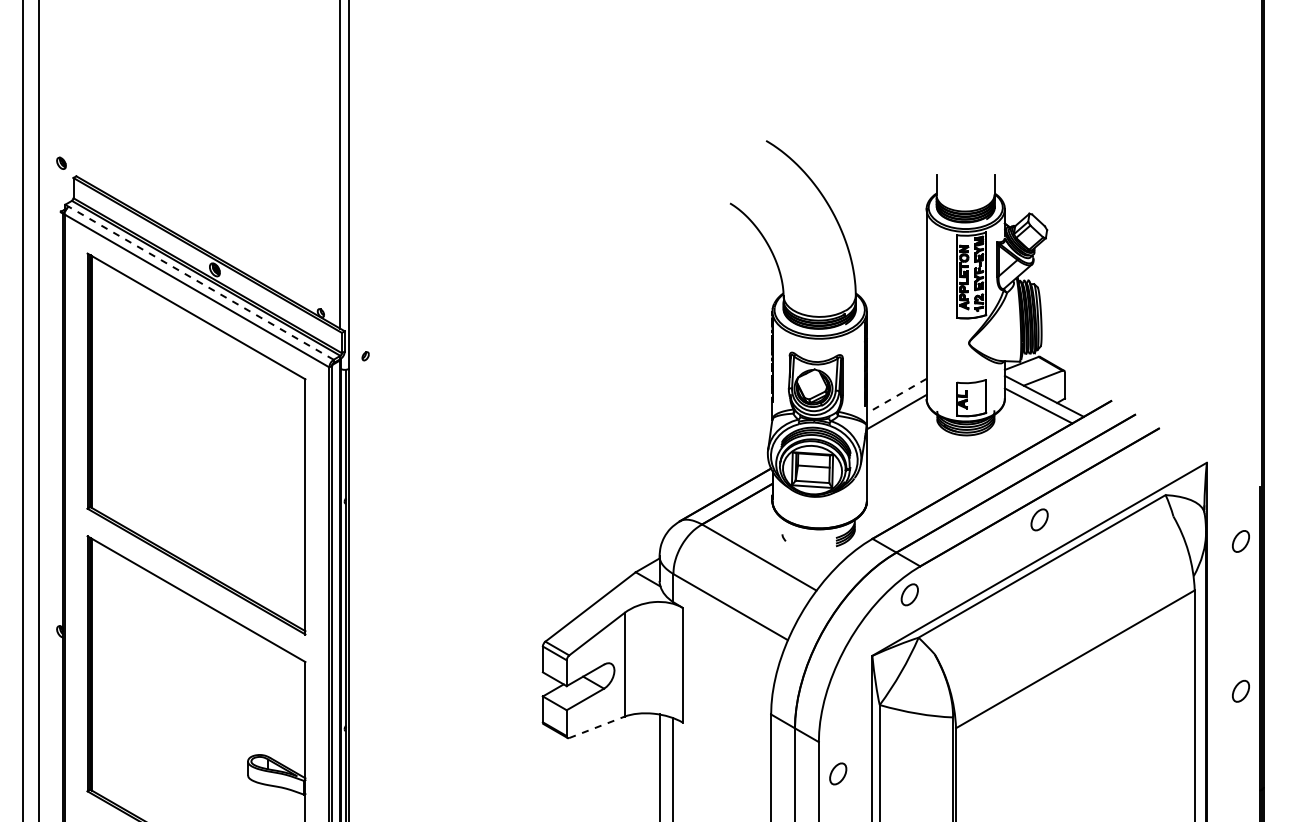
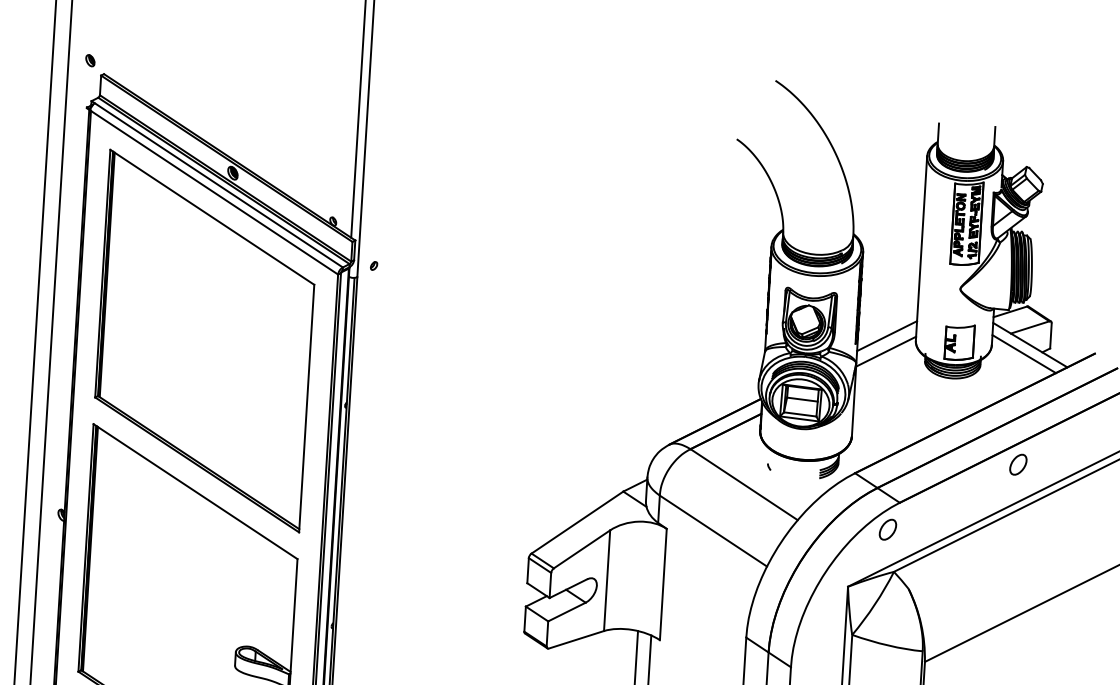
line: (201, 283) -> (219, 185), dashed -> solid
line: (896, 396) -> (886, 336), dashed -> solid
line: (596, 727) -> (576, 639), dashed -> solid

